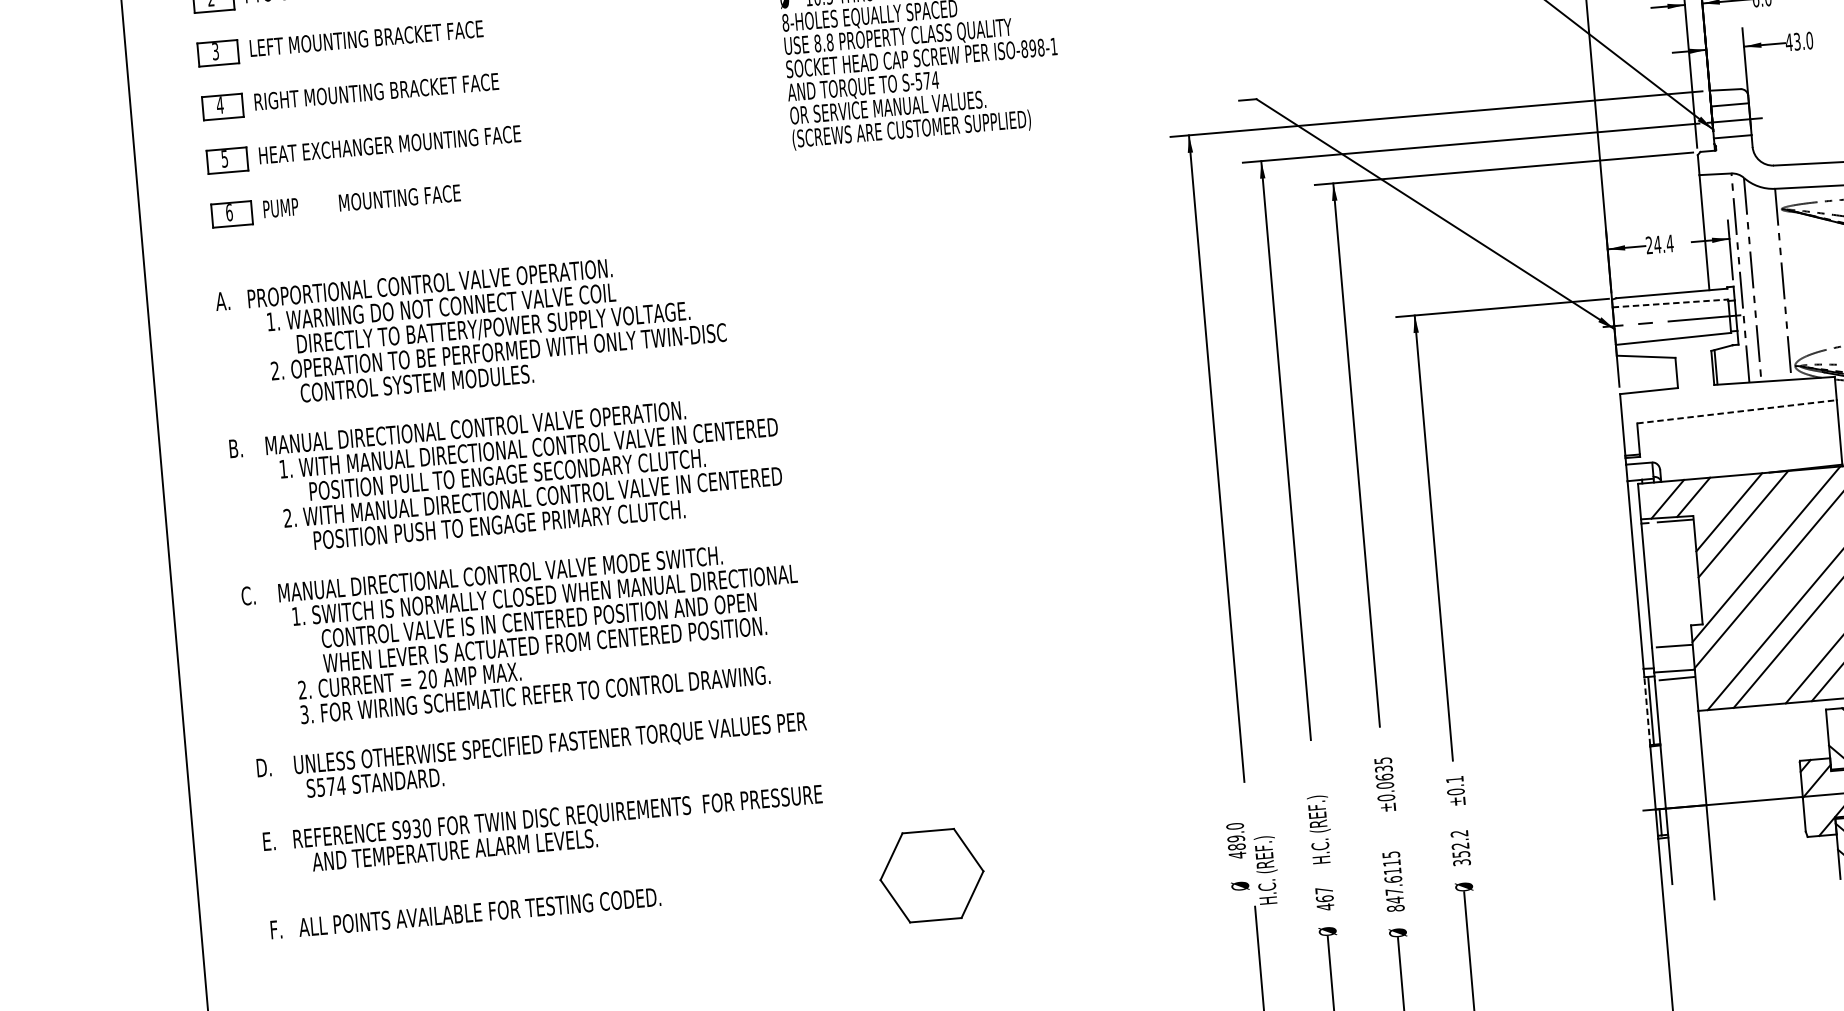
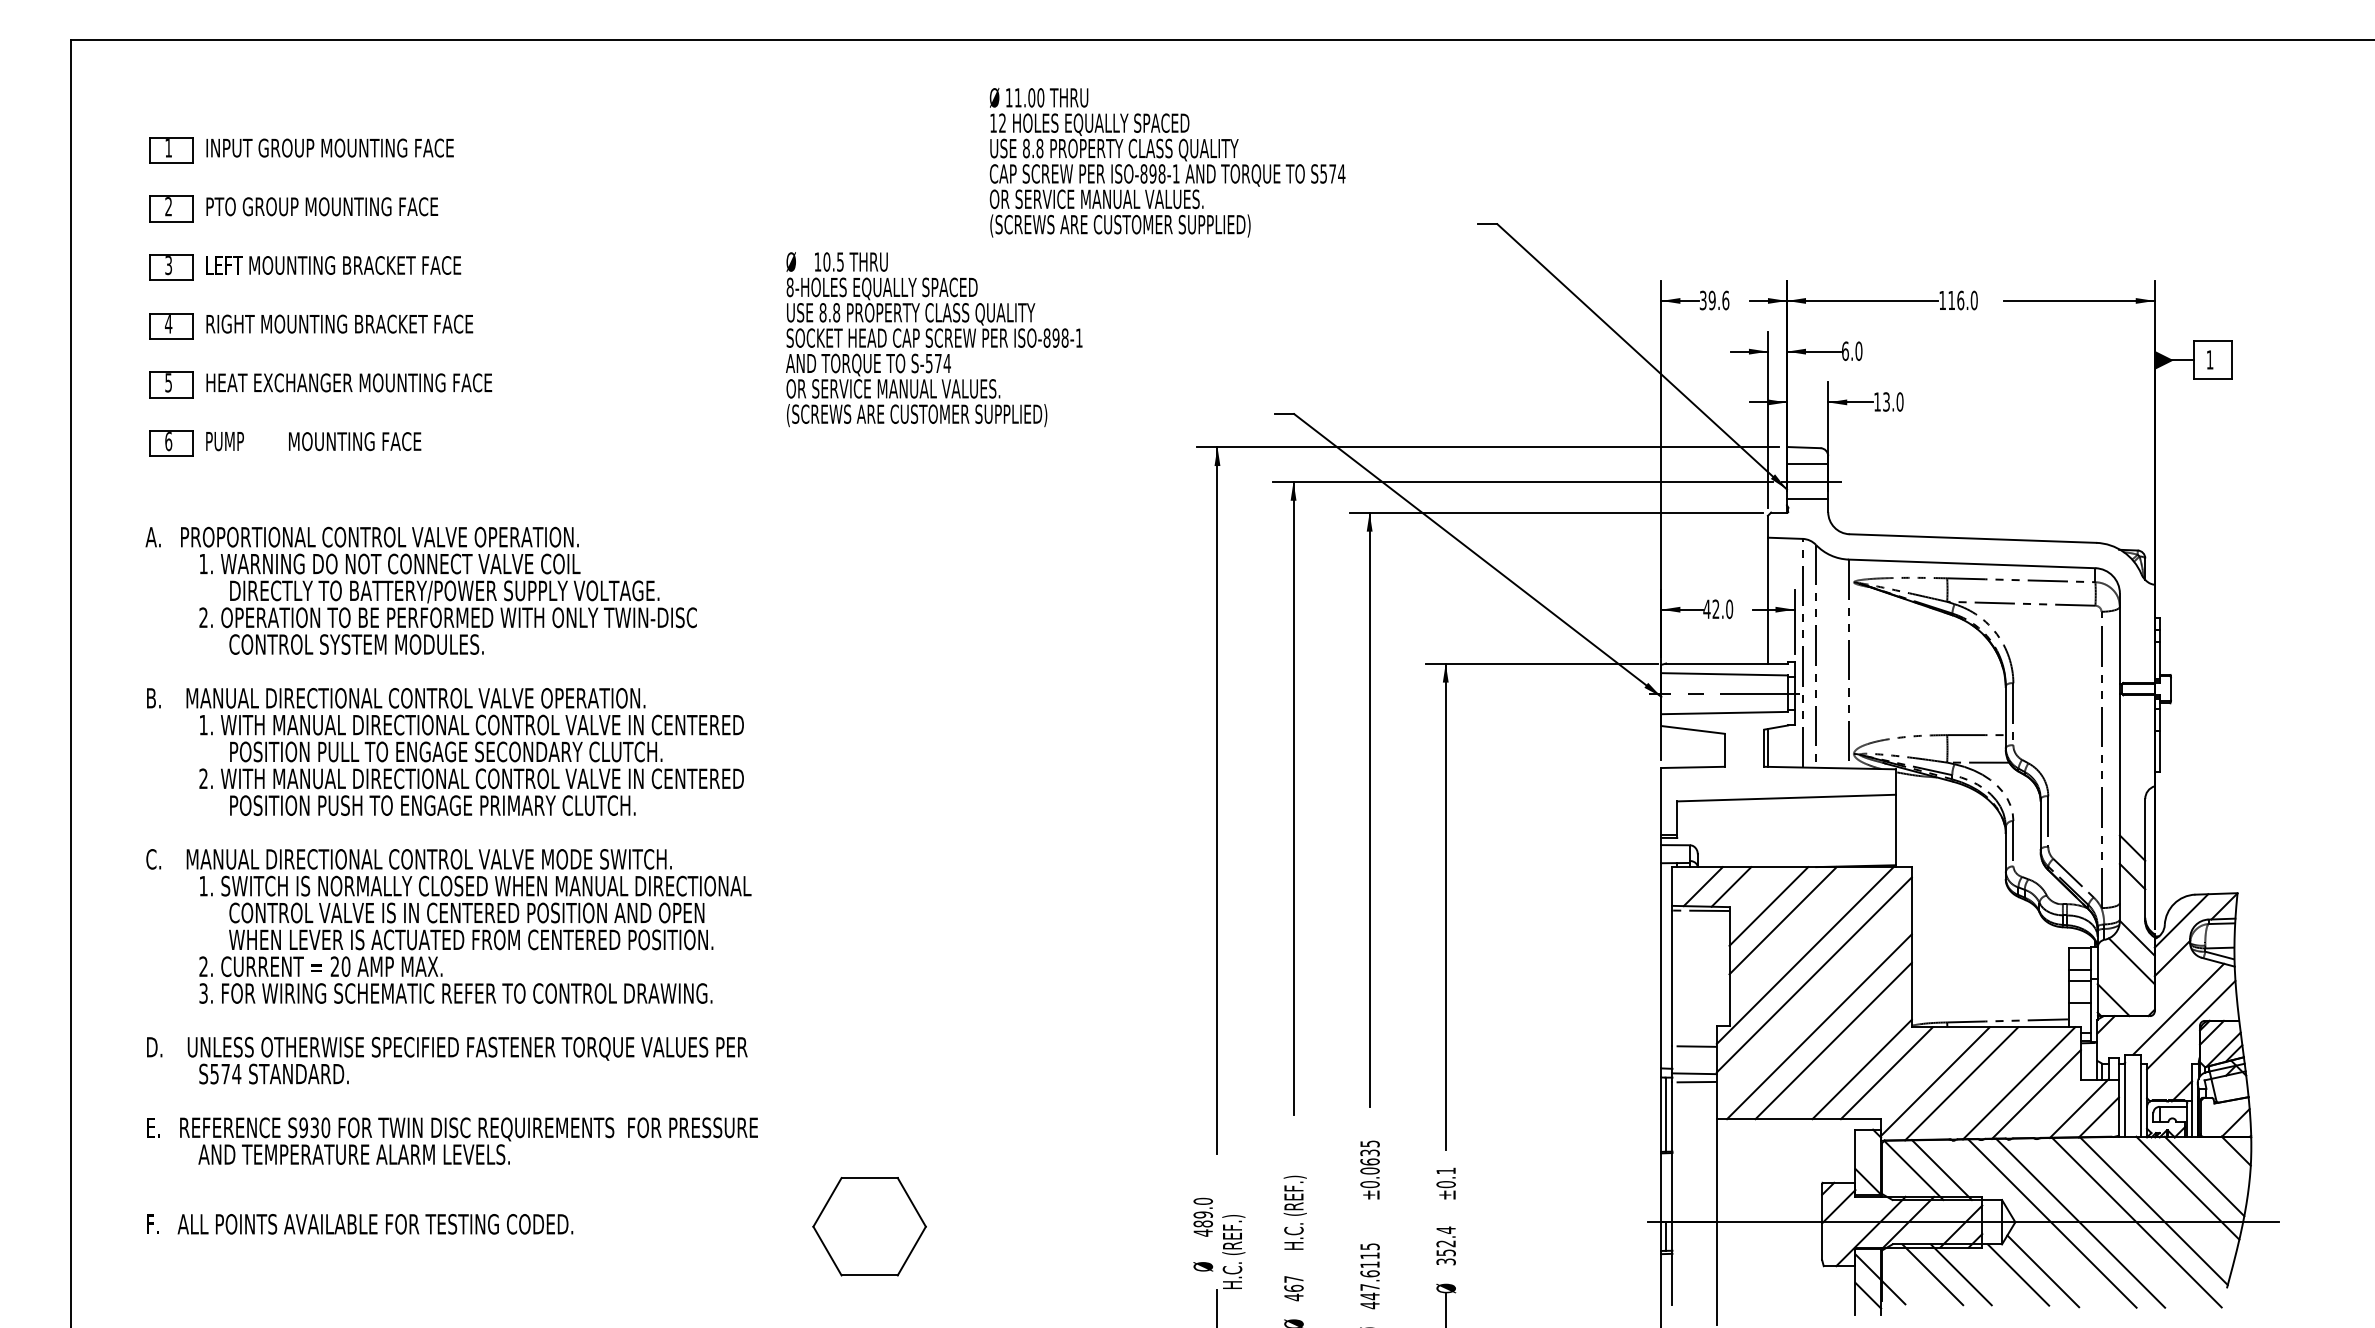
text: (1789, 41) -> (1877, 401), 43.0 -> 13.0
text: (1659, 244) -> (1718, 609), 24.4 -> 42.0
line: (1670, 303) -> (1724, 674), dashed -> solid
line: (1737, 412) -> (1787, 798), dashed -> solid
line: (1647, 710) -> (1661, 1114), dashed -> solid
text: (1458, 833) -> (1445, 1229), 352.2 -> 352.4
text: (1395, 908) -> (1369, 1305), 847.6115 -> 447.6115

